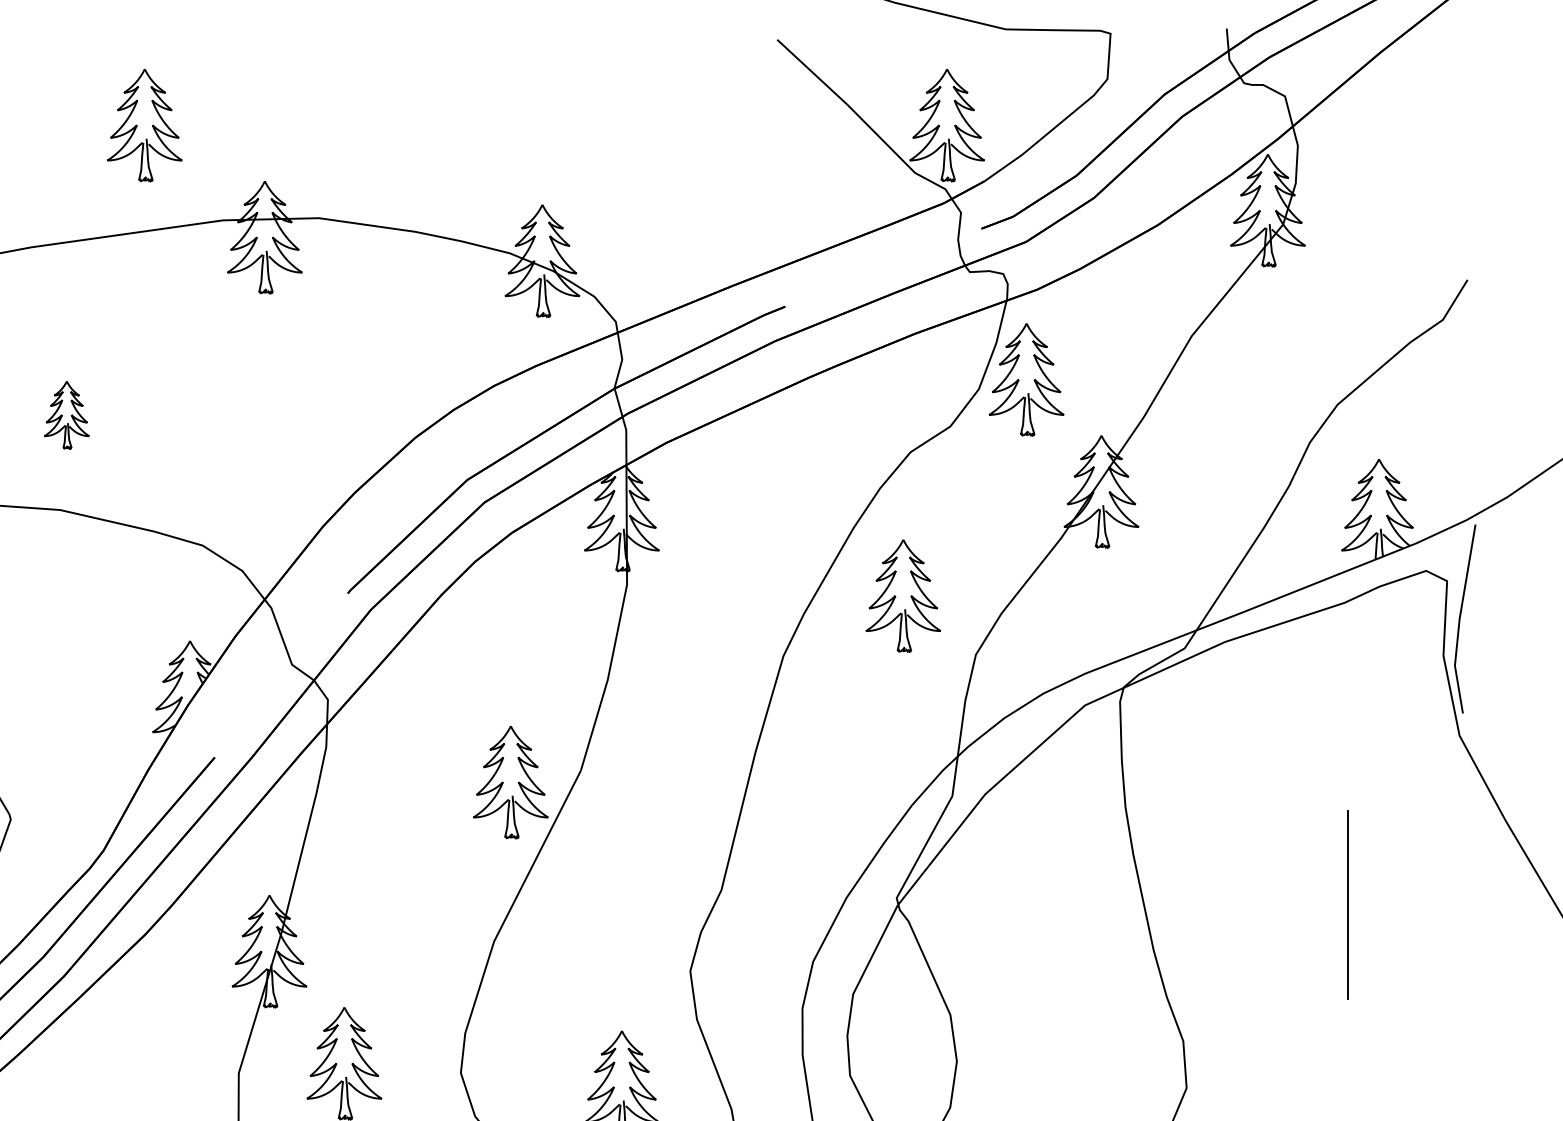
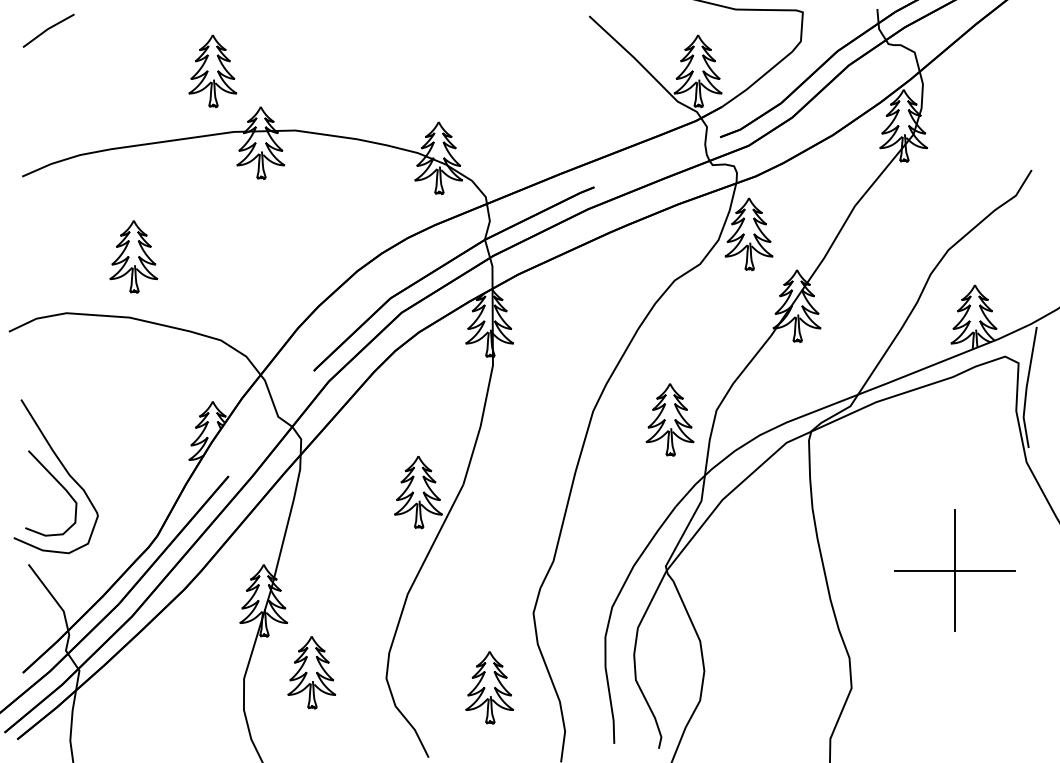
part: (144, 126) -> (212, 71), moved
part: (66, 414) -> (133, 256), size x1.67
part: (902, 595) -> (669, 419), moved
line: (1347, 904) -> (954, 570), added

